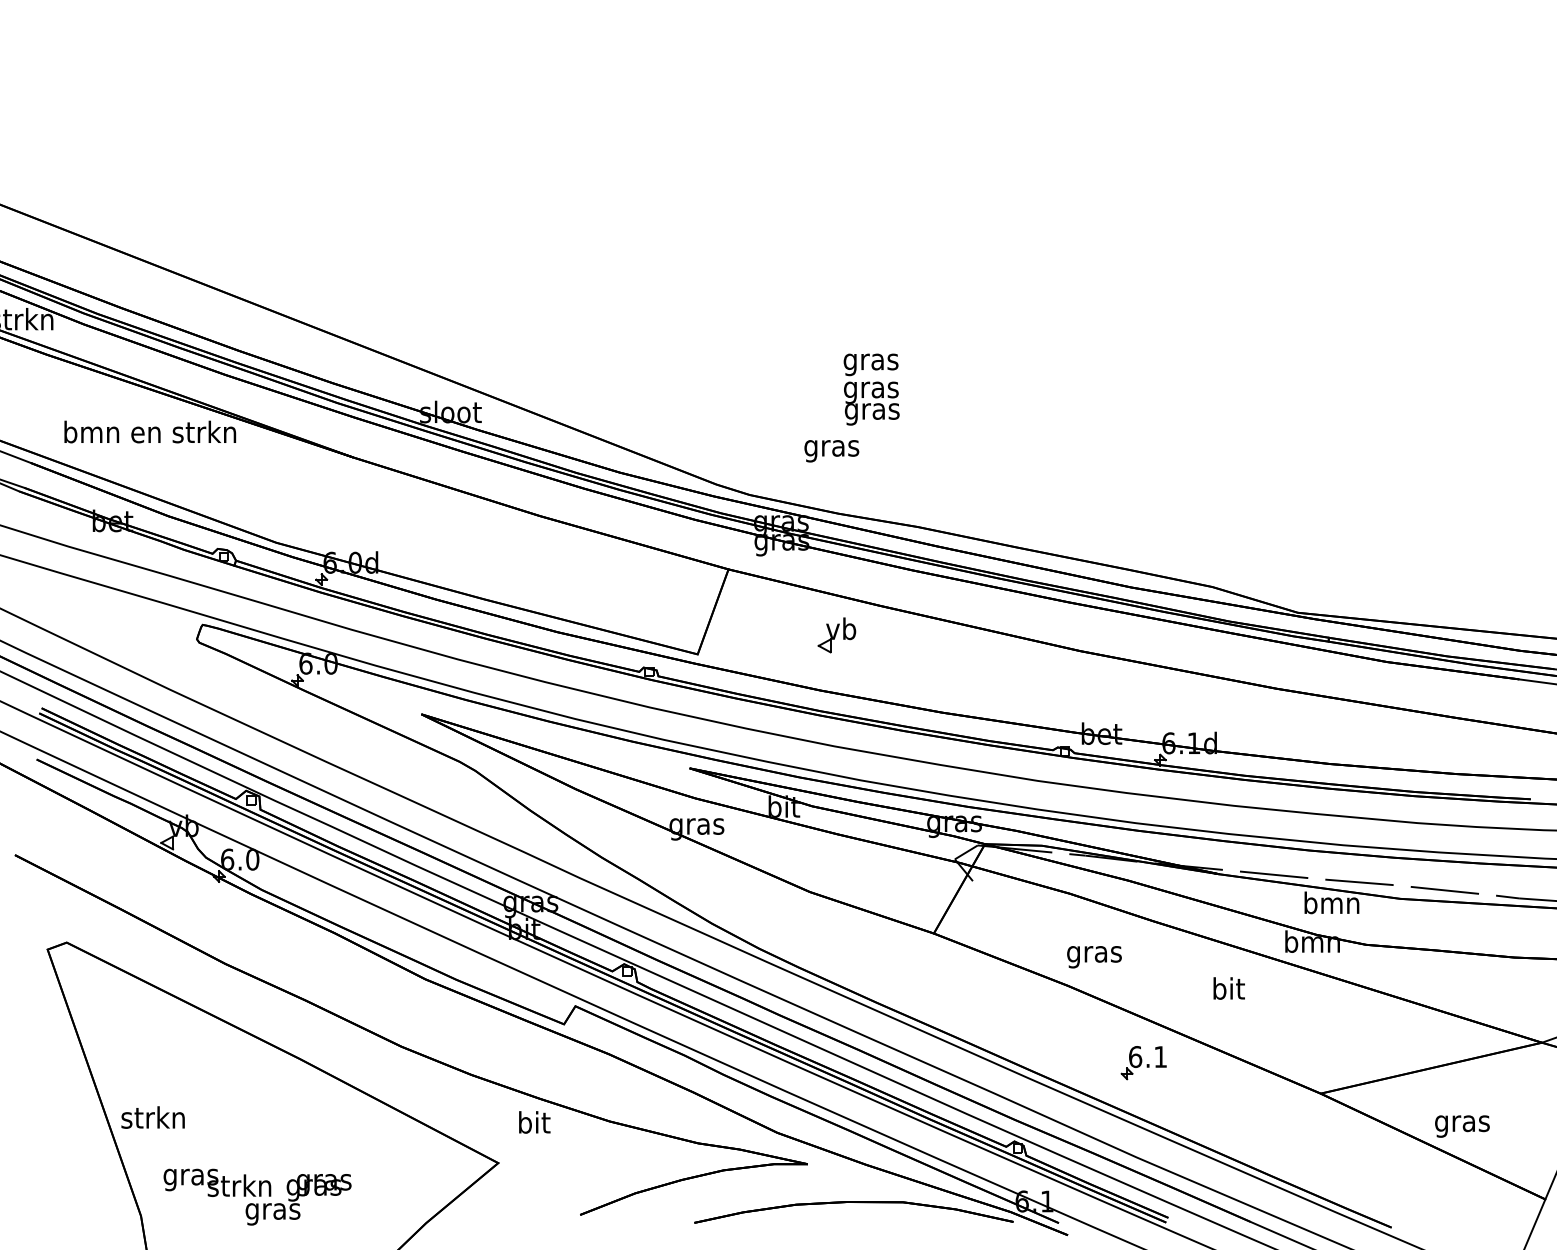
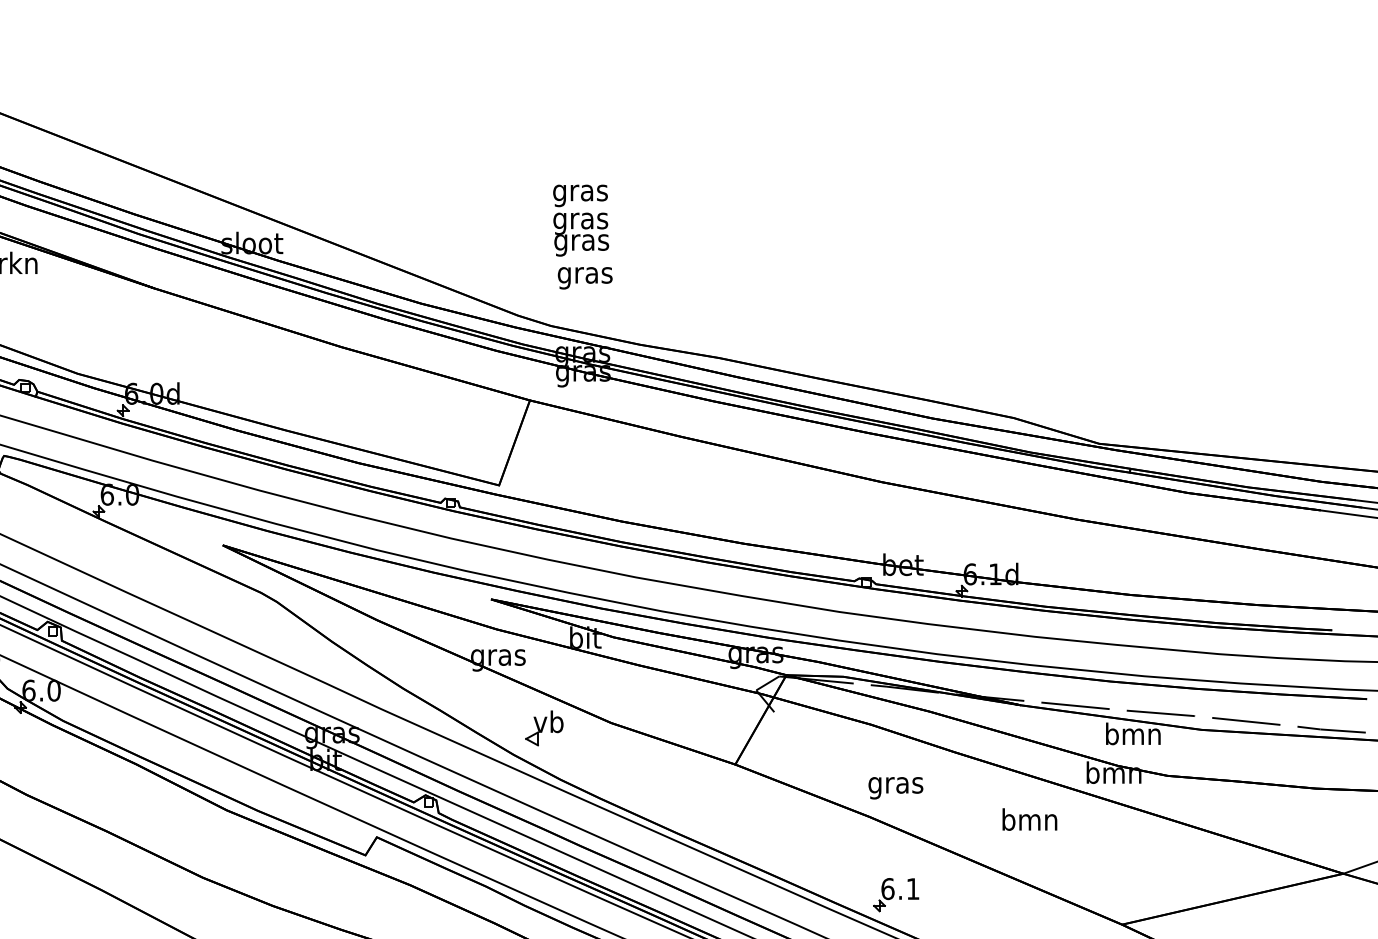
text: (871, 389) -> (580, 220), moved
text: (831, 451) -> (584, 278), moved
part: (836, 635) -> (543, 728), moved
text: (1228, 988) -> (1029, 819), bit -> bmn
part: (1143, 1063) -> (895, 895), moved

